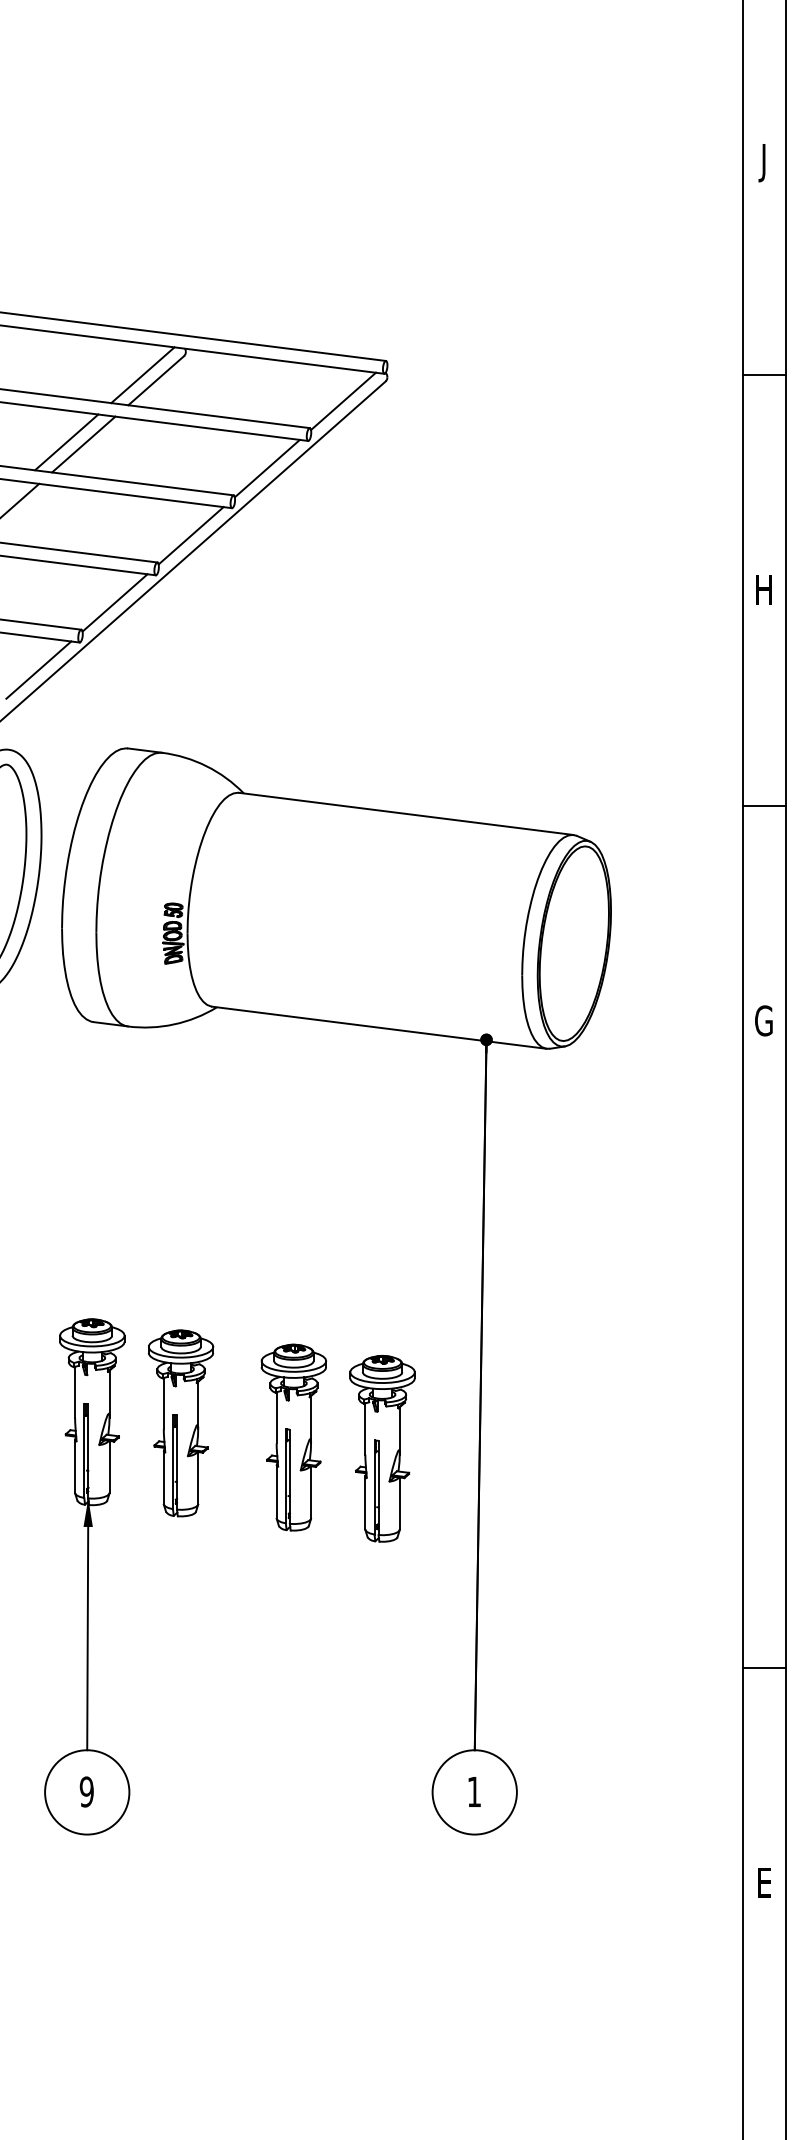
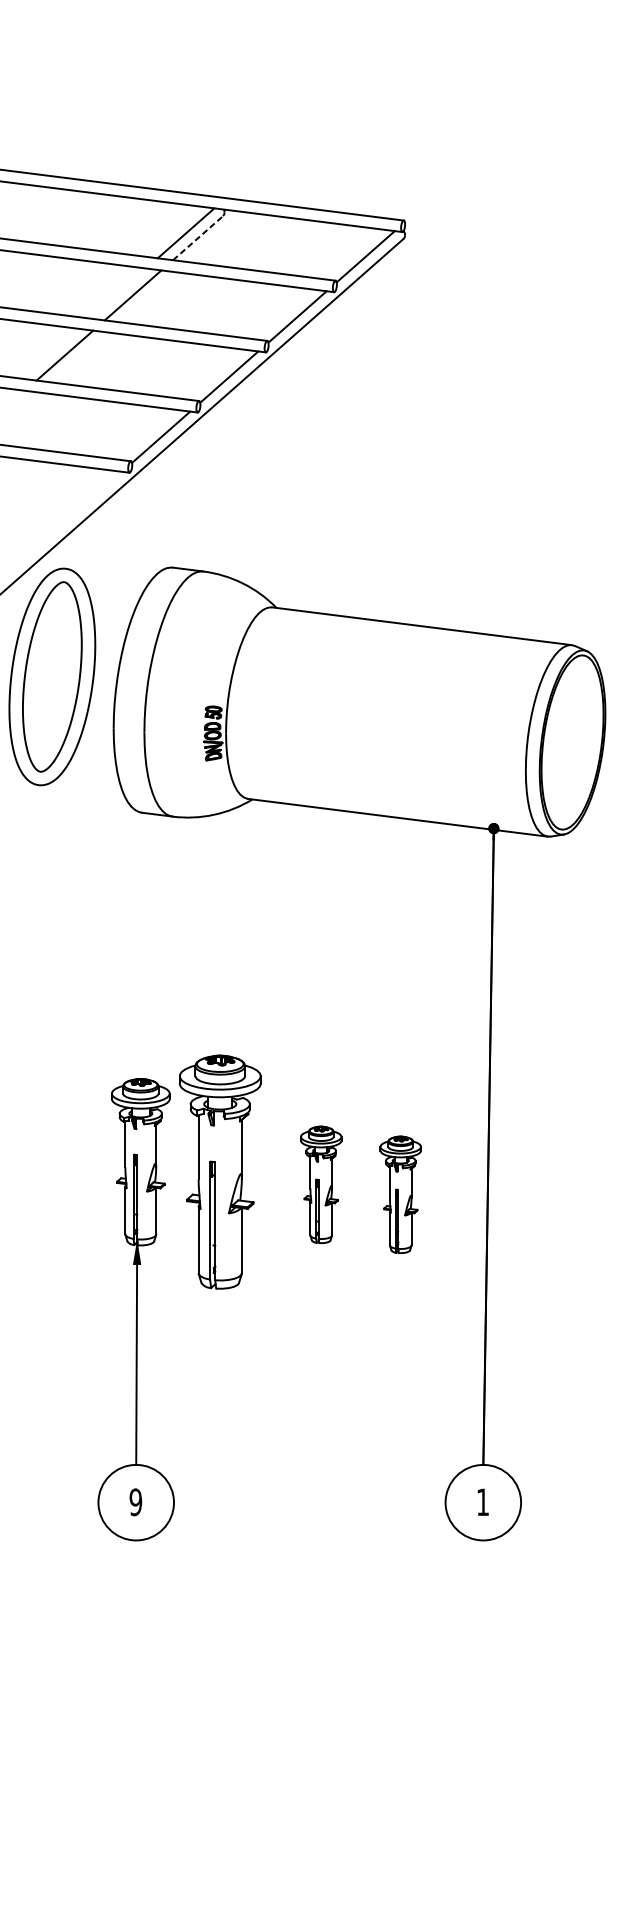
line: (156, 380) -> (198, 238), solid -> dashed
line: (66, 442) -> (117, 293), removed
line: (38, 669) -> (92, 496), removed
part: (180, 1423) -> (219, 1172), size x1.4
part: (293, 1437) -> (320, 1184), size x0.7
part: (382, 1448) -> (400, 1194), size x0.7

